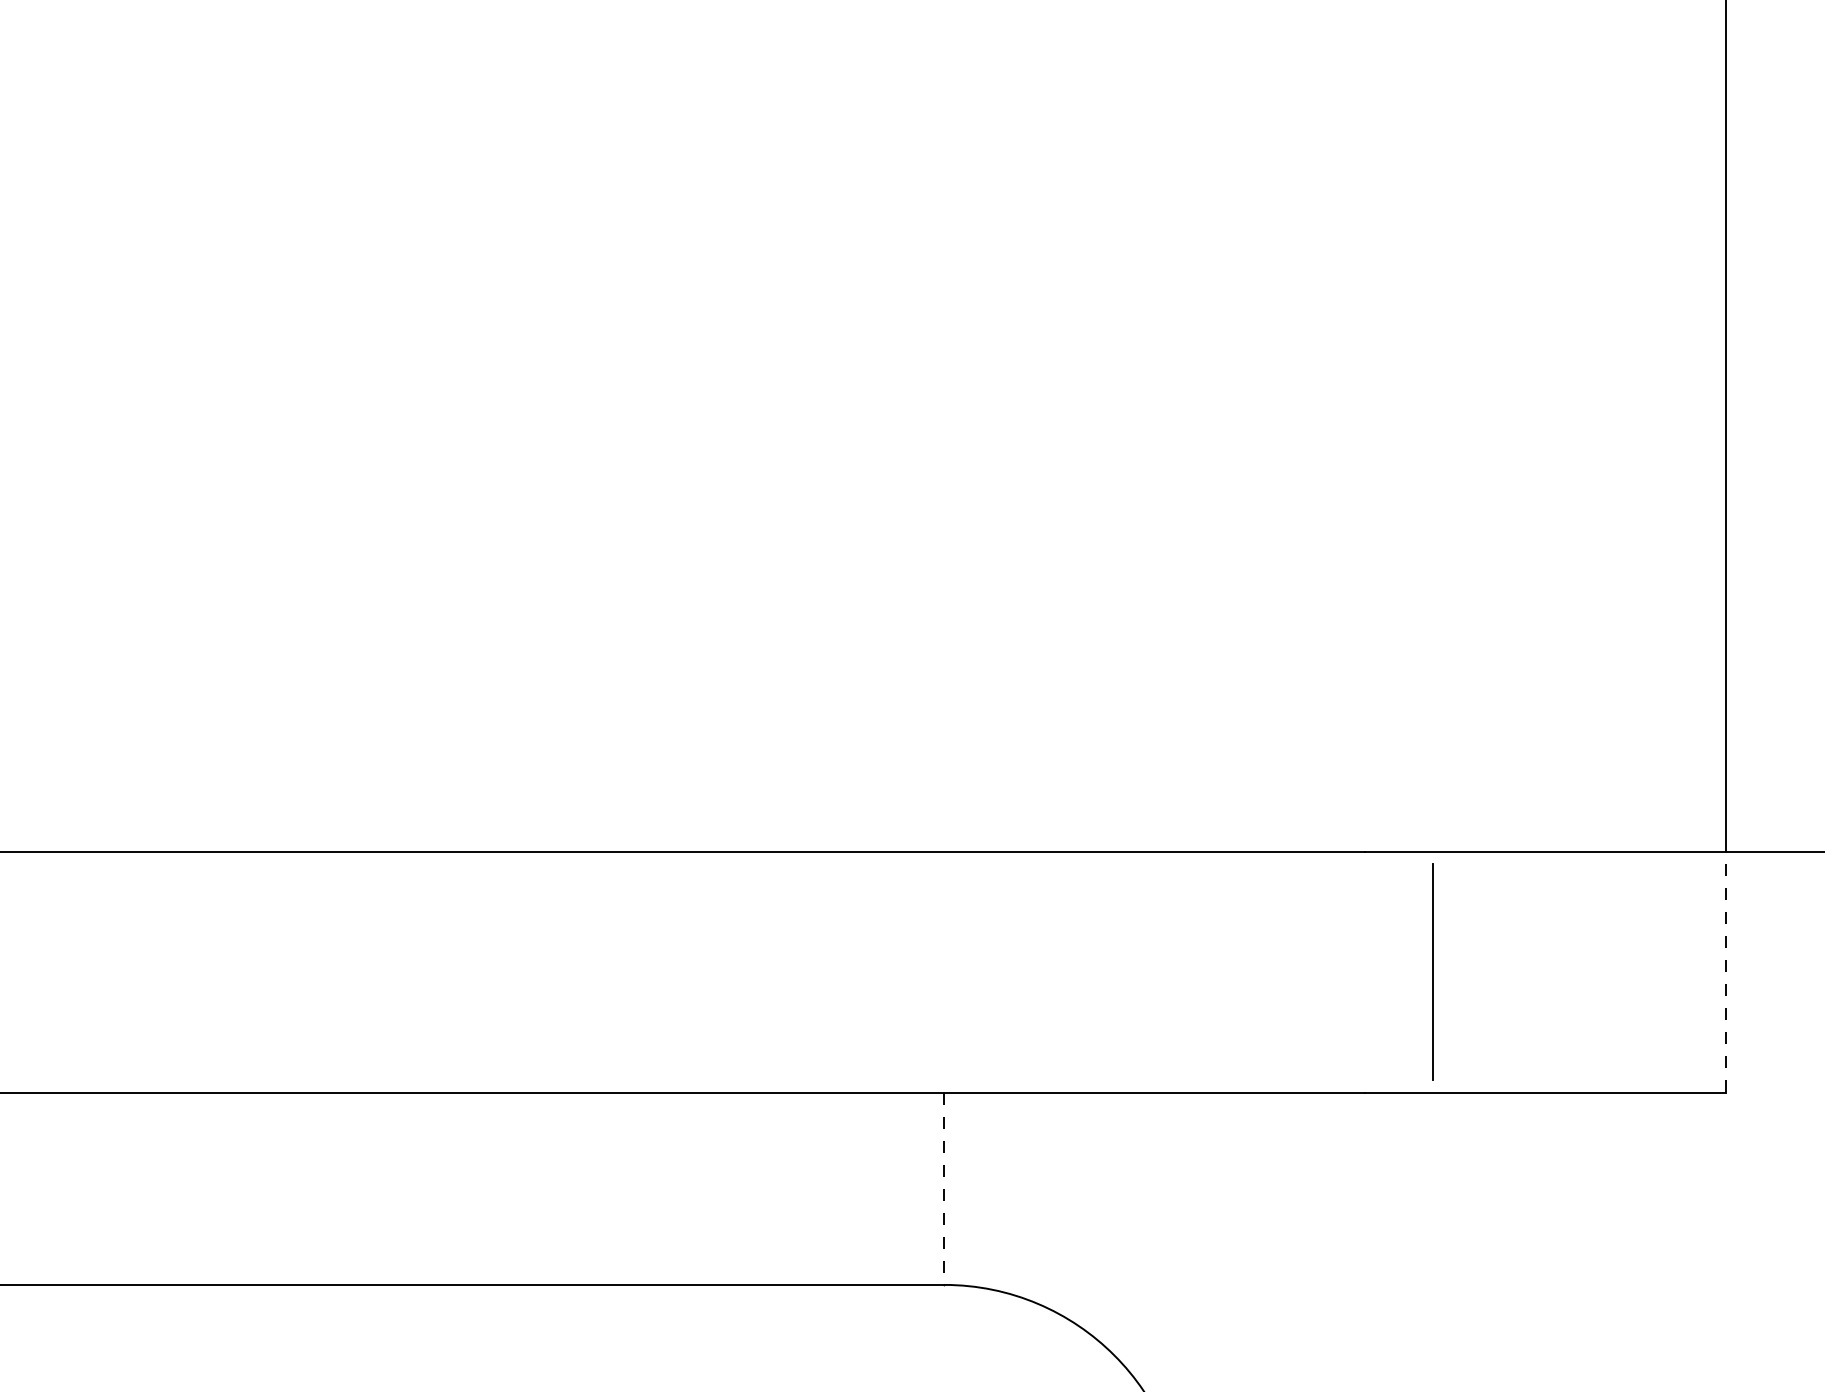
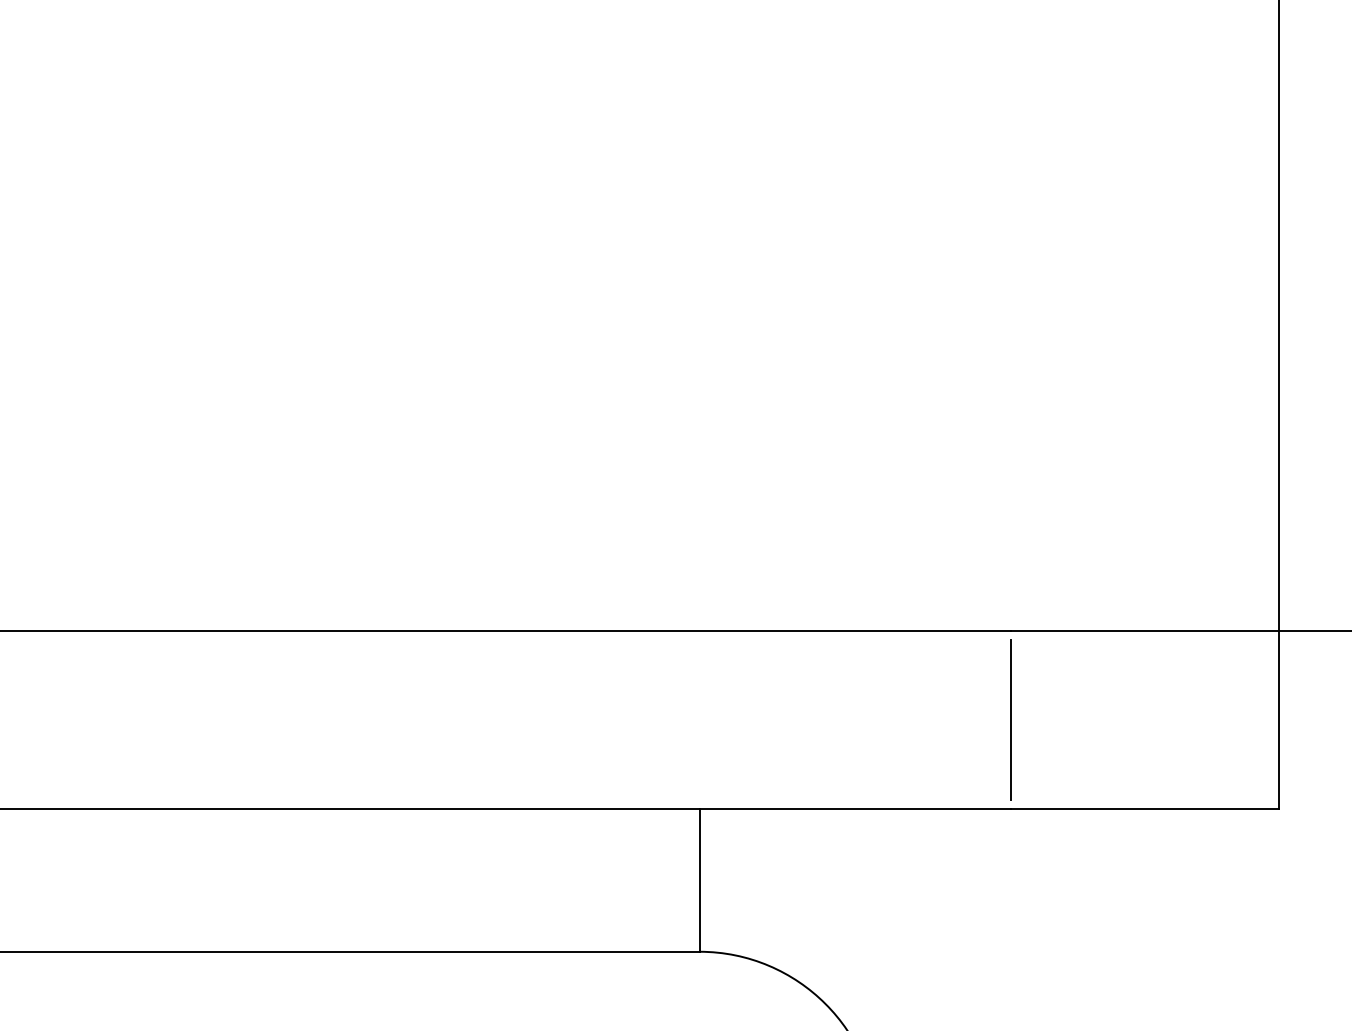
line: (1432, 971) -> (1010, 719), moved
line: (1725, 971) -> (1278, 719), dashed -> solid
line: (944, 1189) -> (699, 881), dashed -> solid

